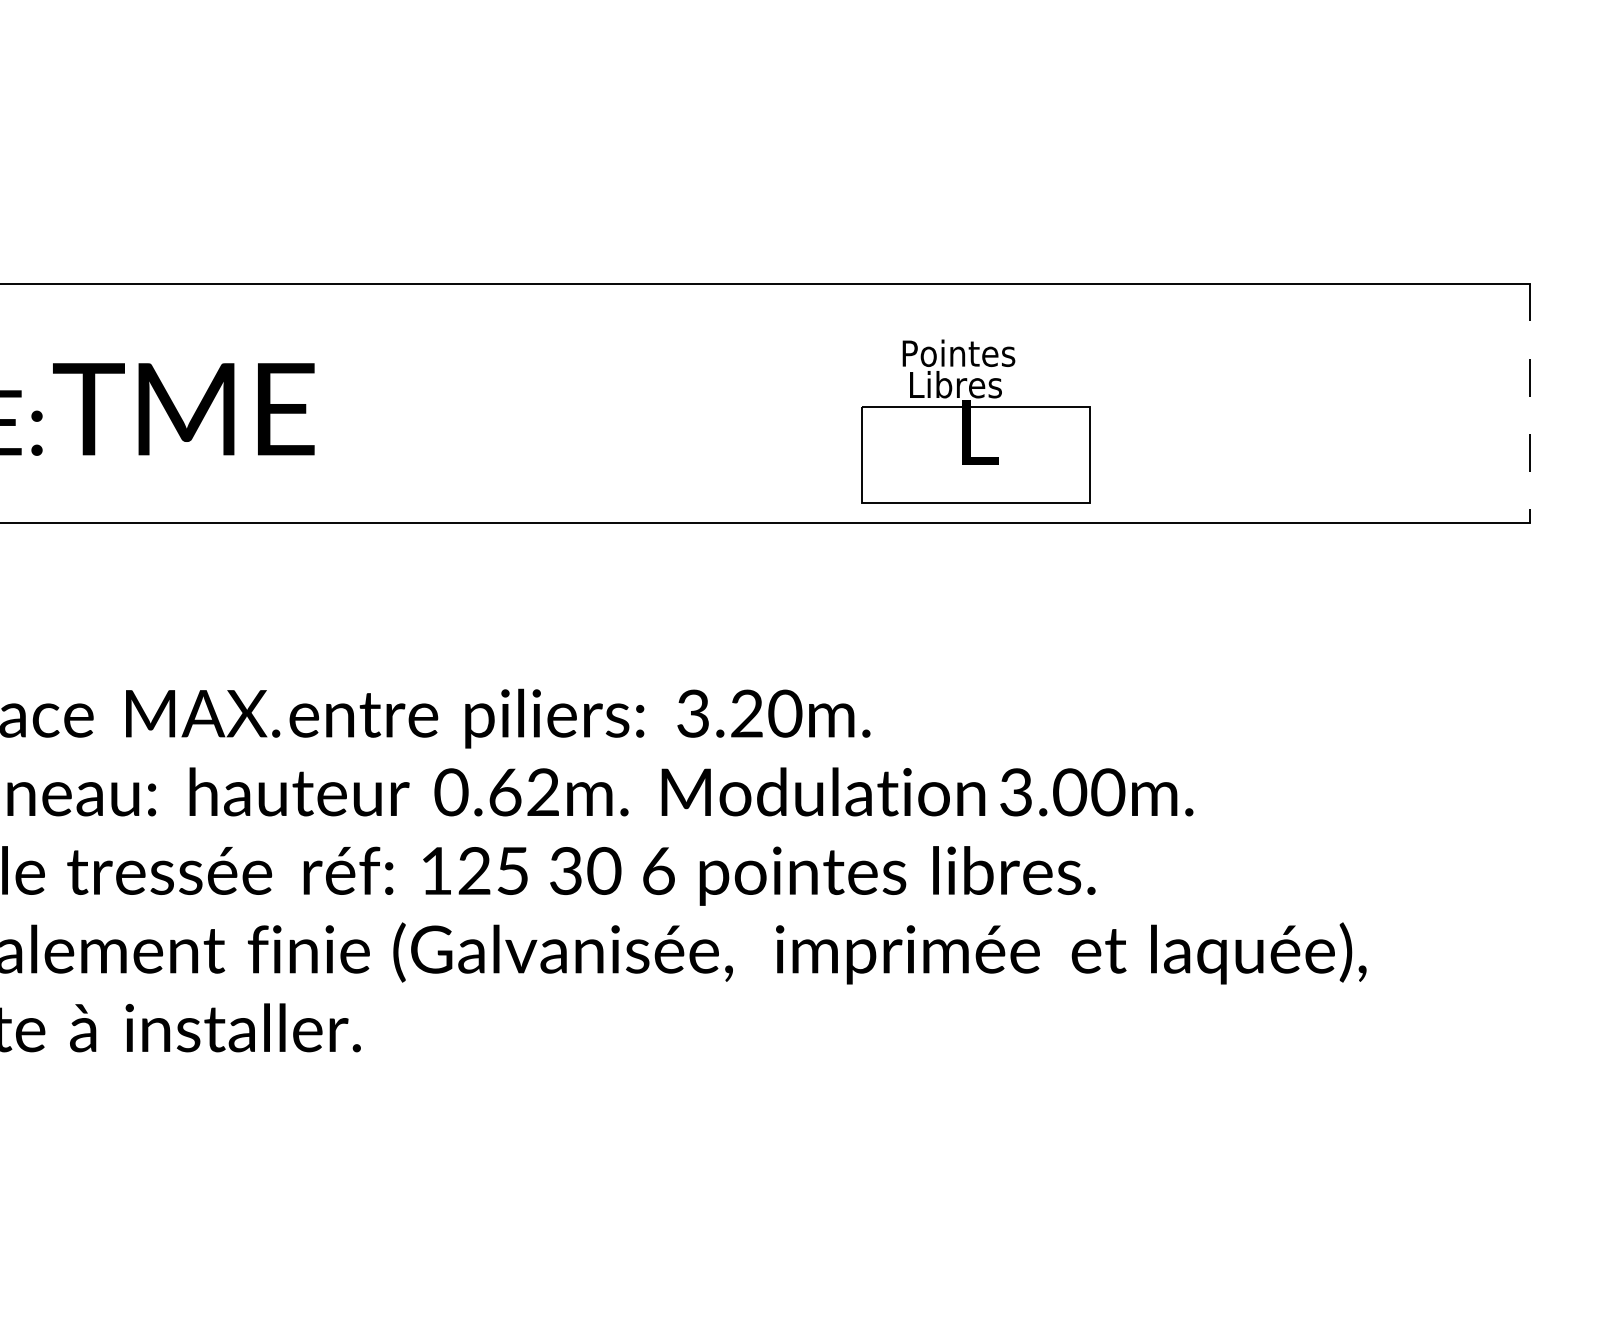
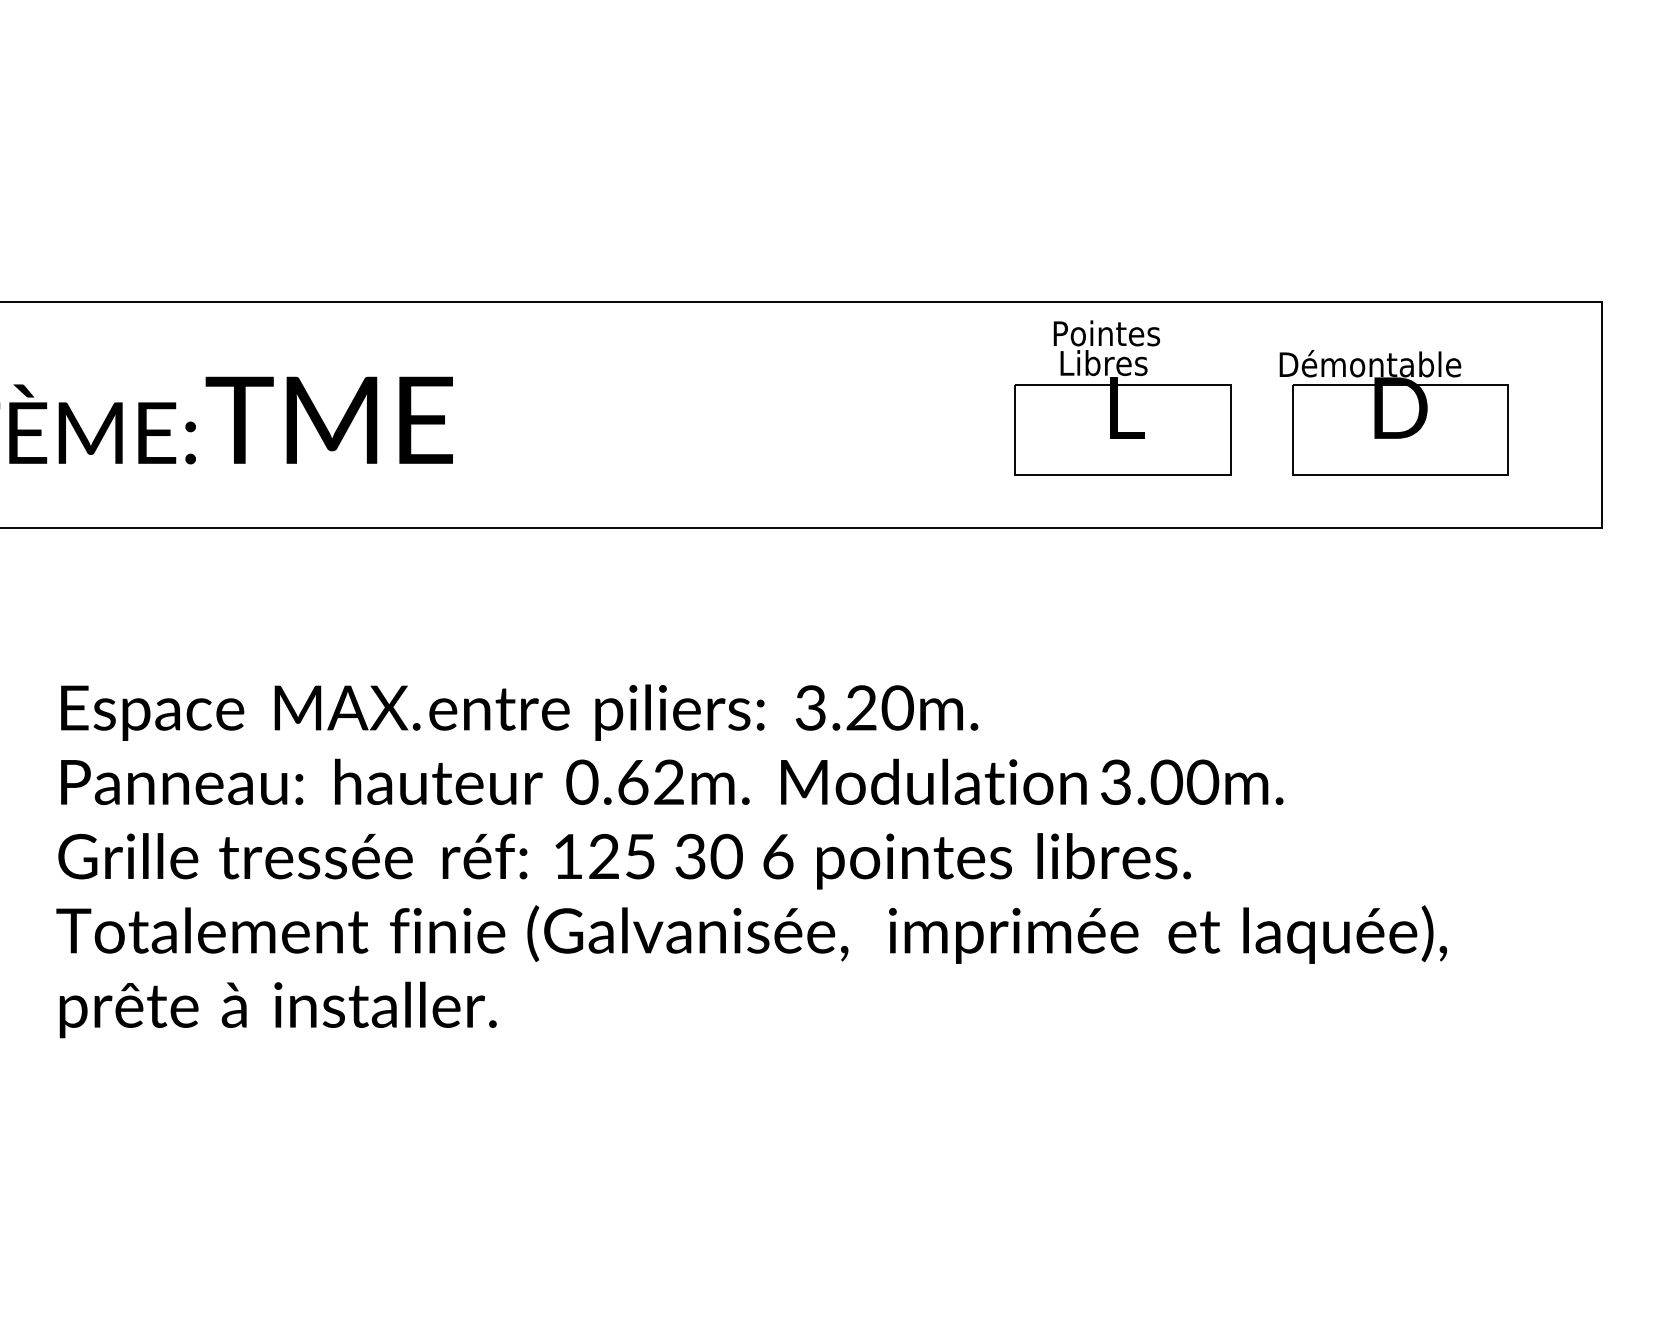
part: (1309, 401) -> (1393, 412), added
line: (1529, 404) -> (1601, 415), dashed -> solid
part: (975, 421) -> (1122, 397), moved

